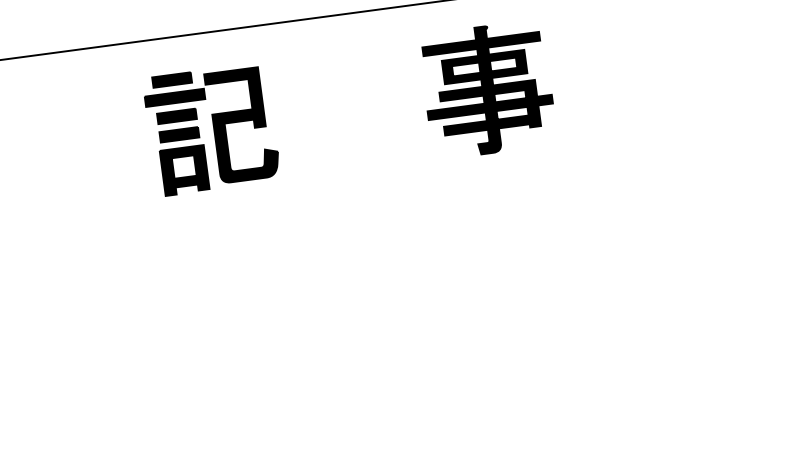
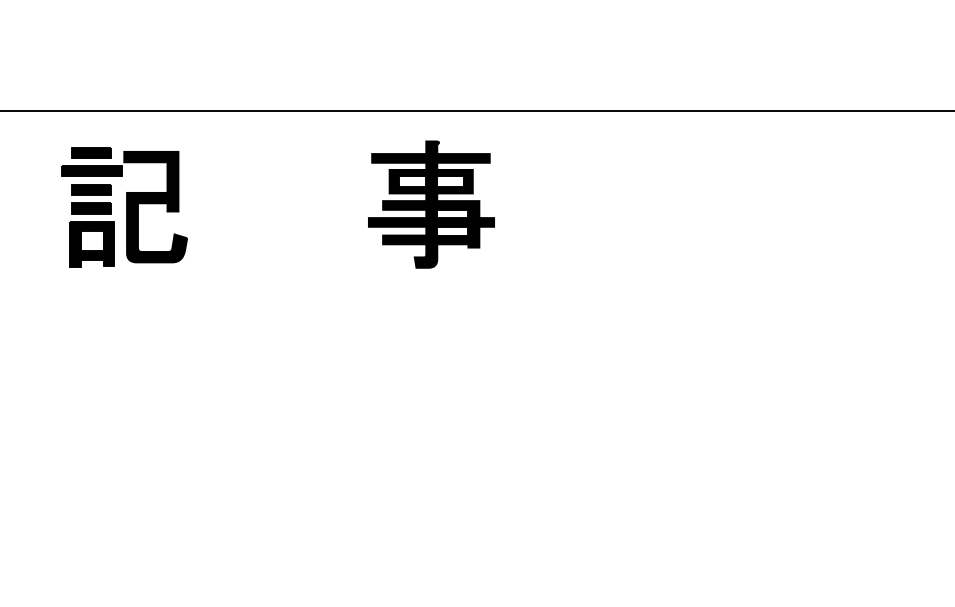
part: (211, 129) -> (124, 207), moved

